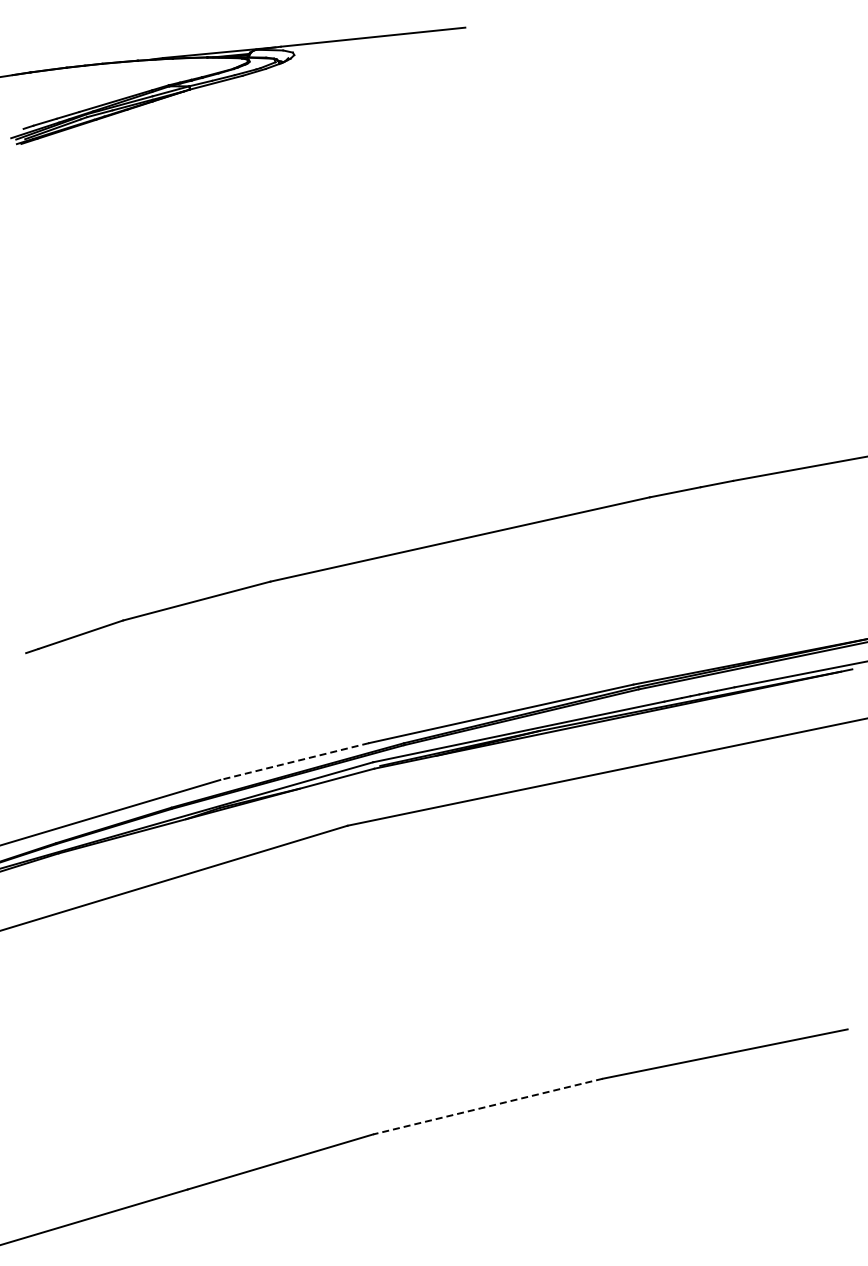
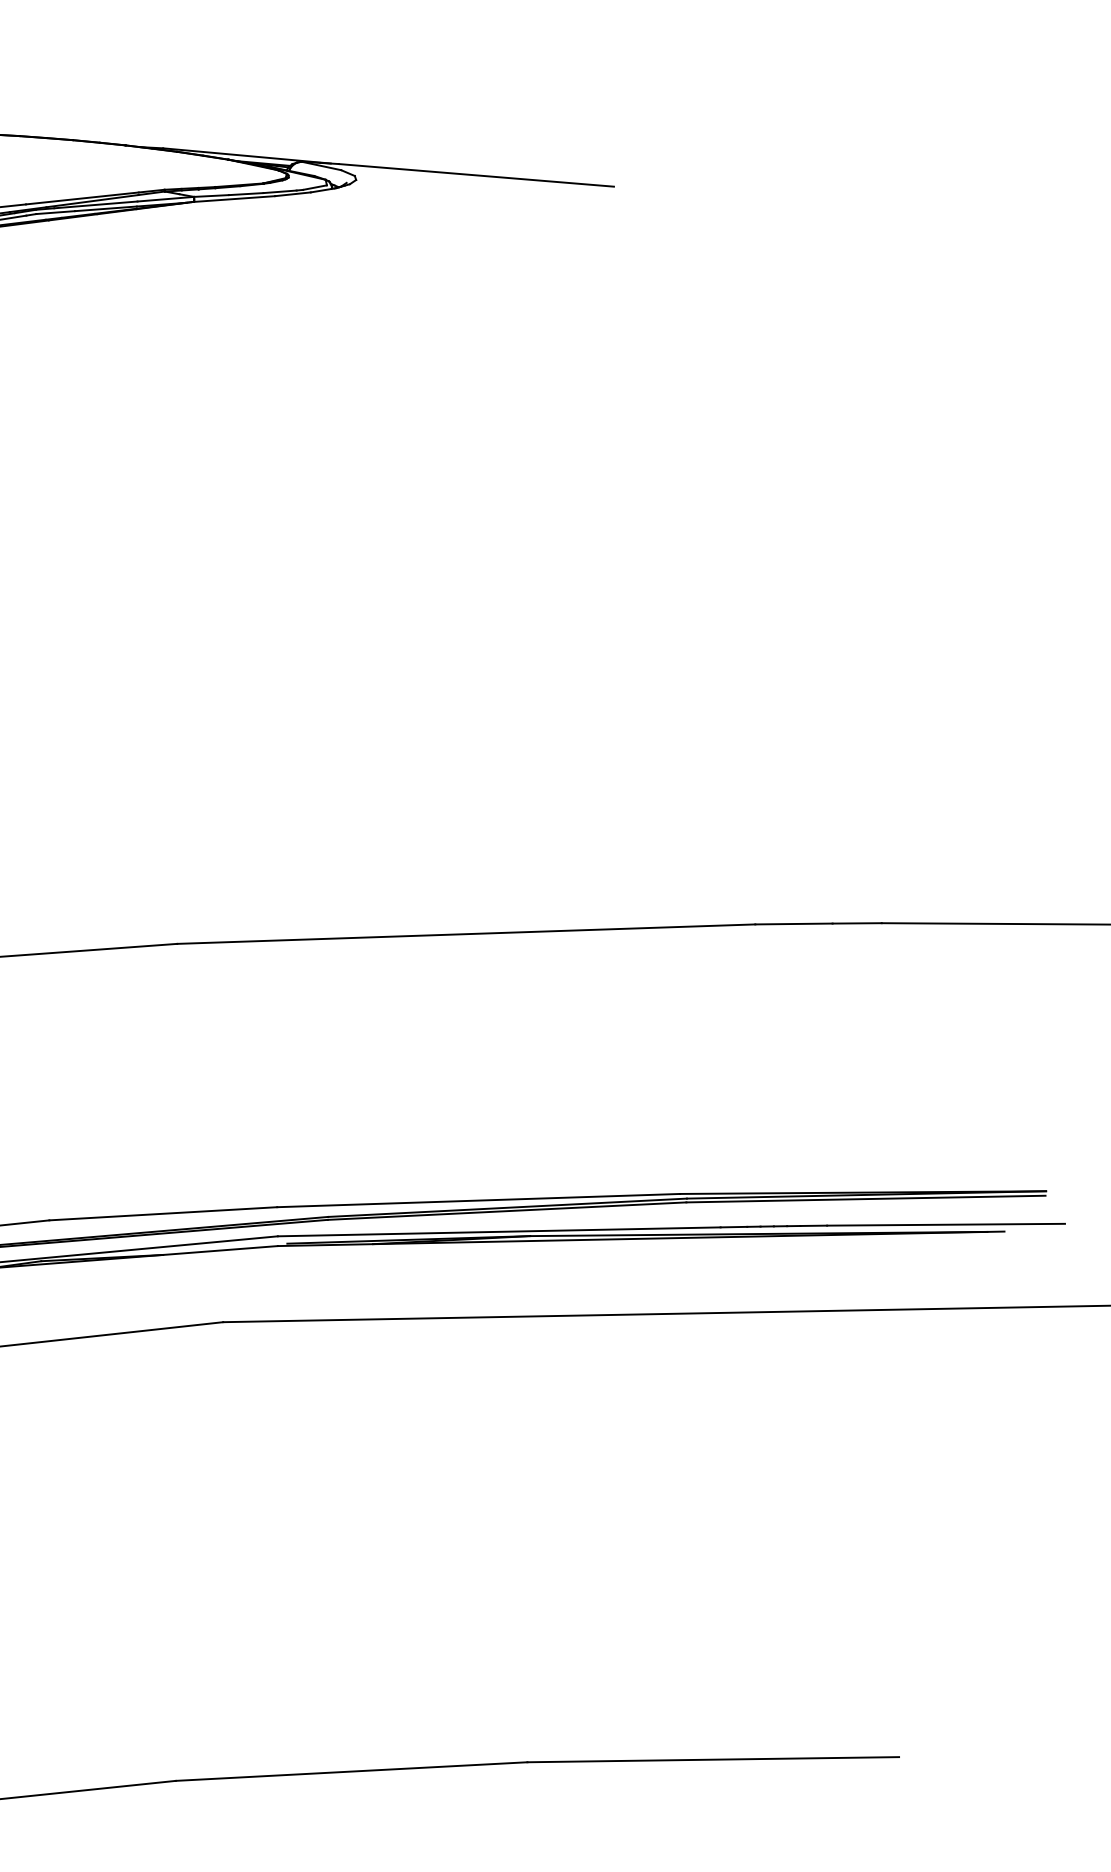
line: (294, 761) -> (163, 1213), dashed -> solid
line: (487, 1106) -> (350, 1771), dashed -> solid

